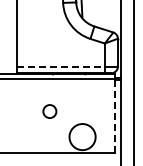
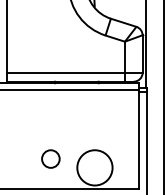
line: (61, 66) -> (66, 72), dashed -> solid
circle: (49, 111) -> (50, 158), moved
line: (115, 116) -> (139, 140), dashed -> solid

